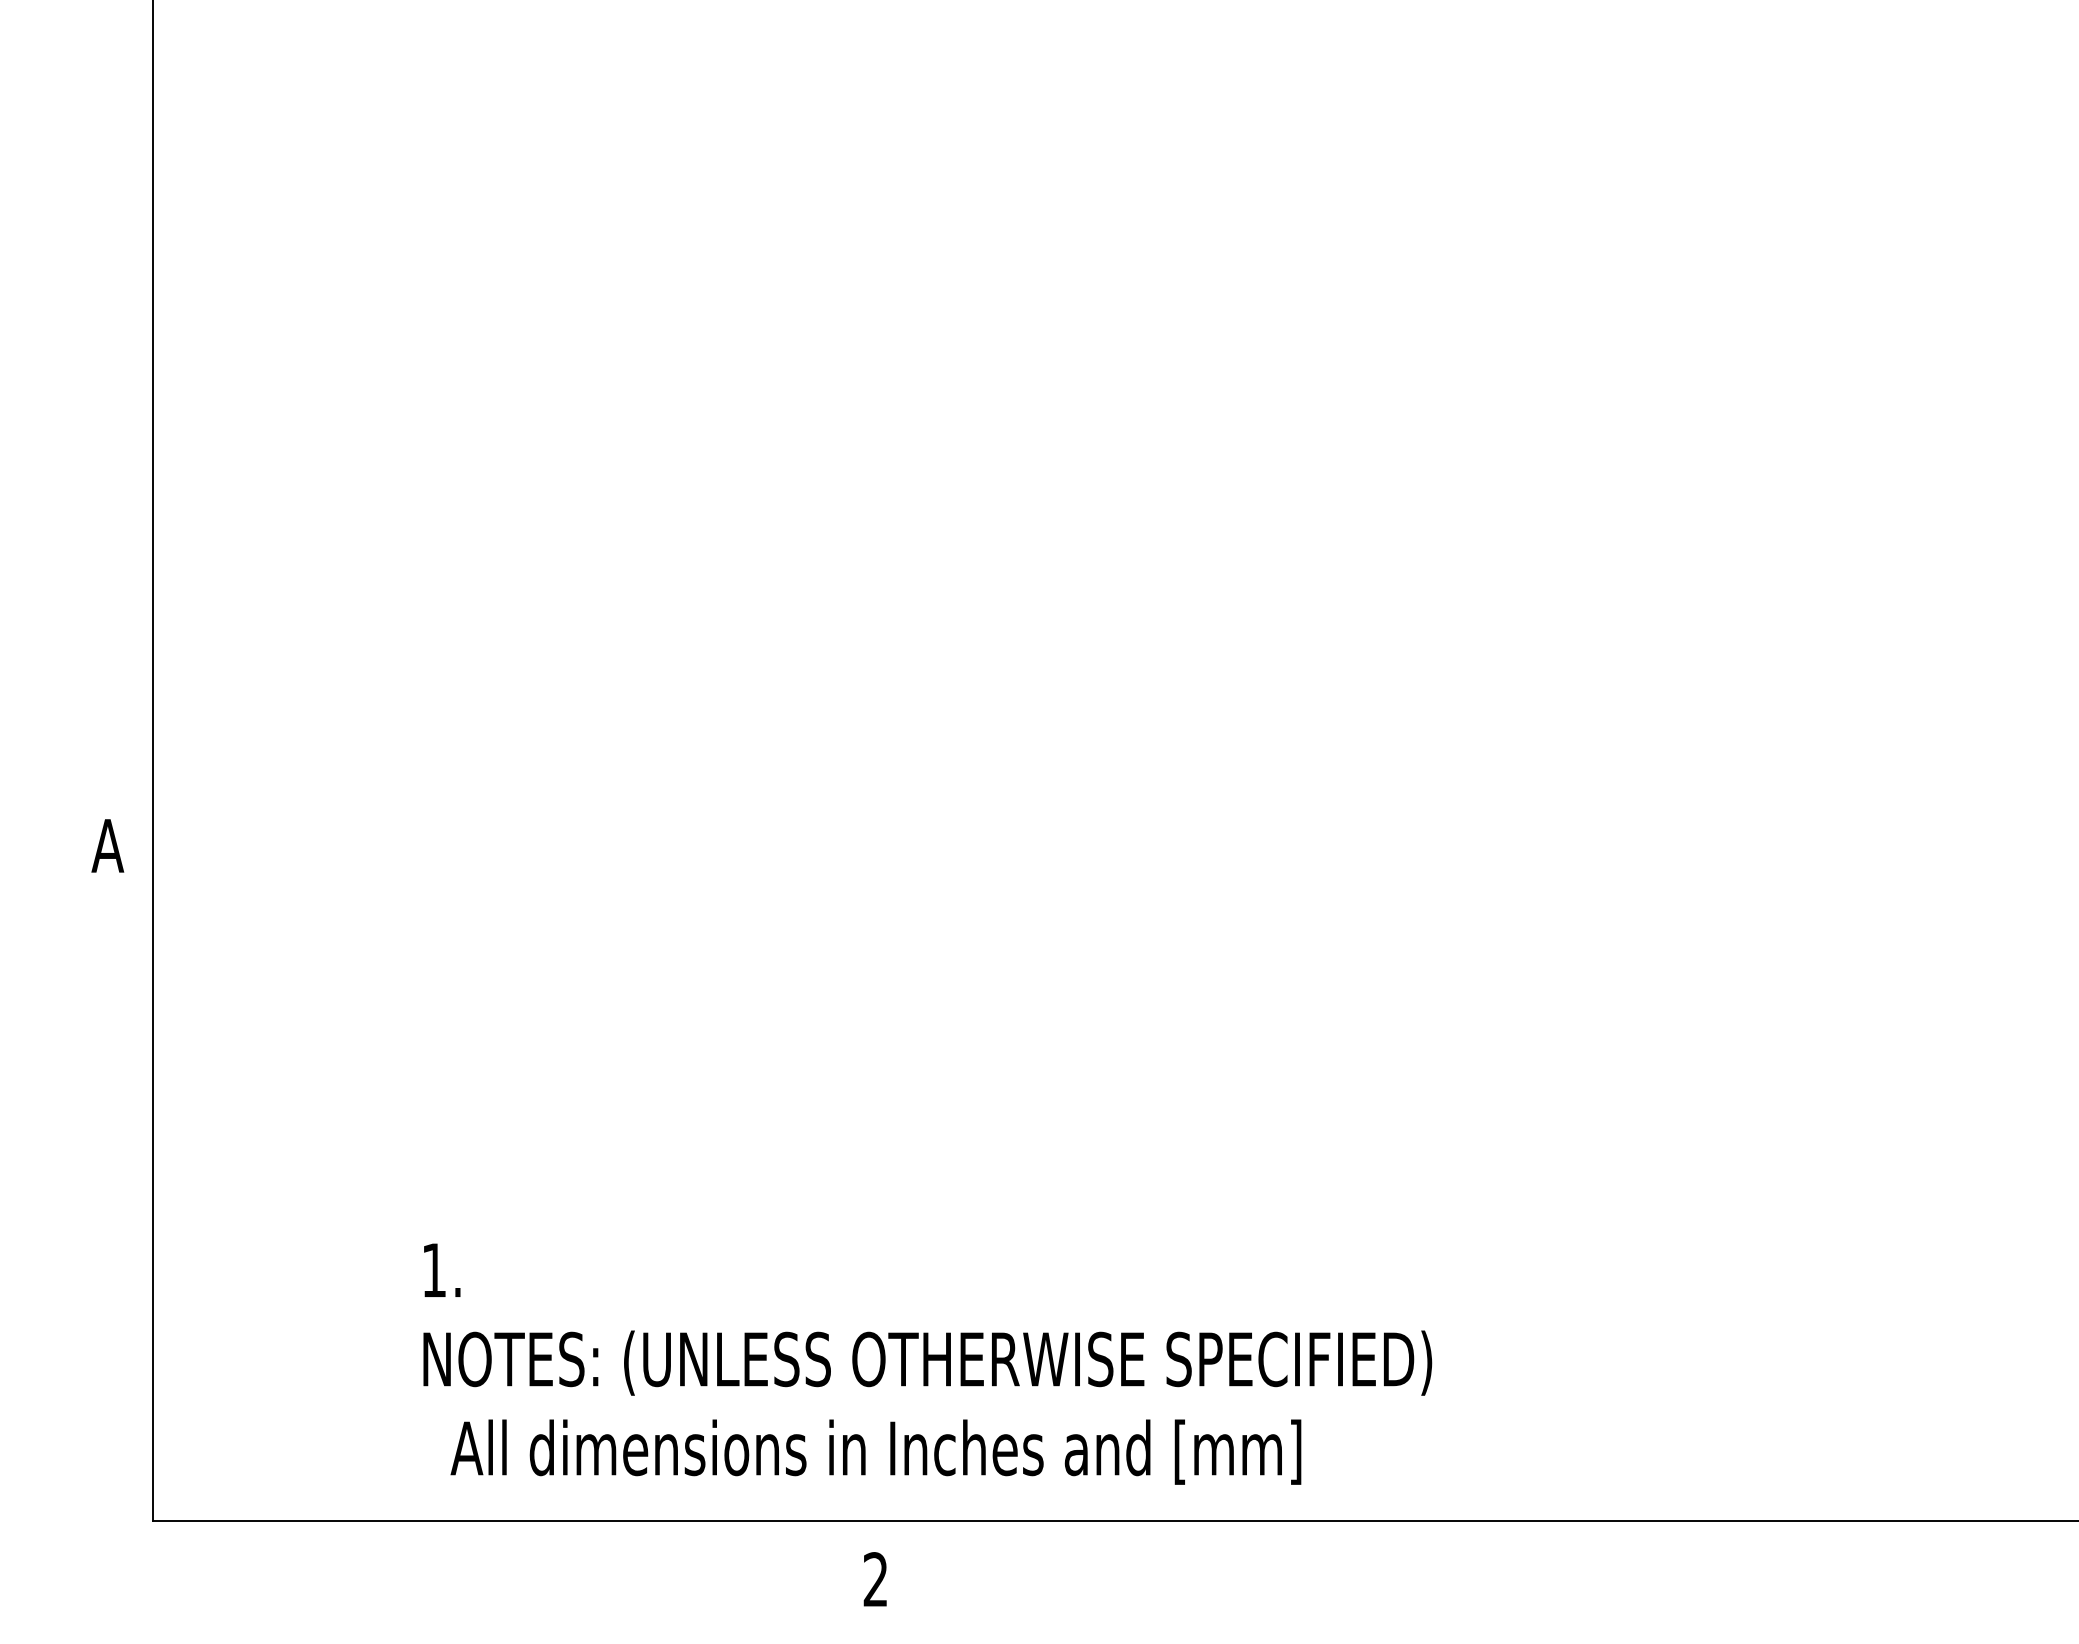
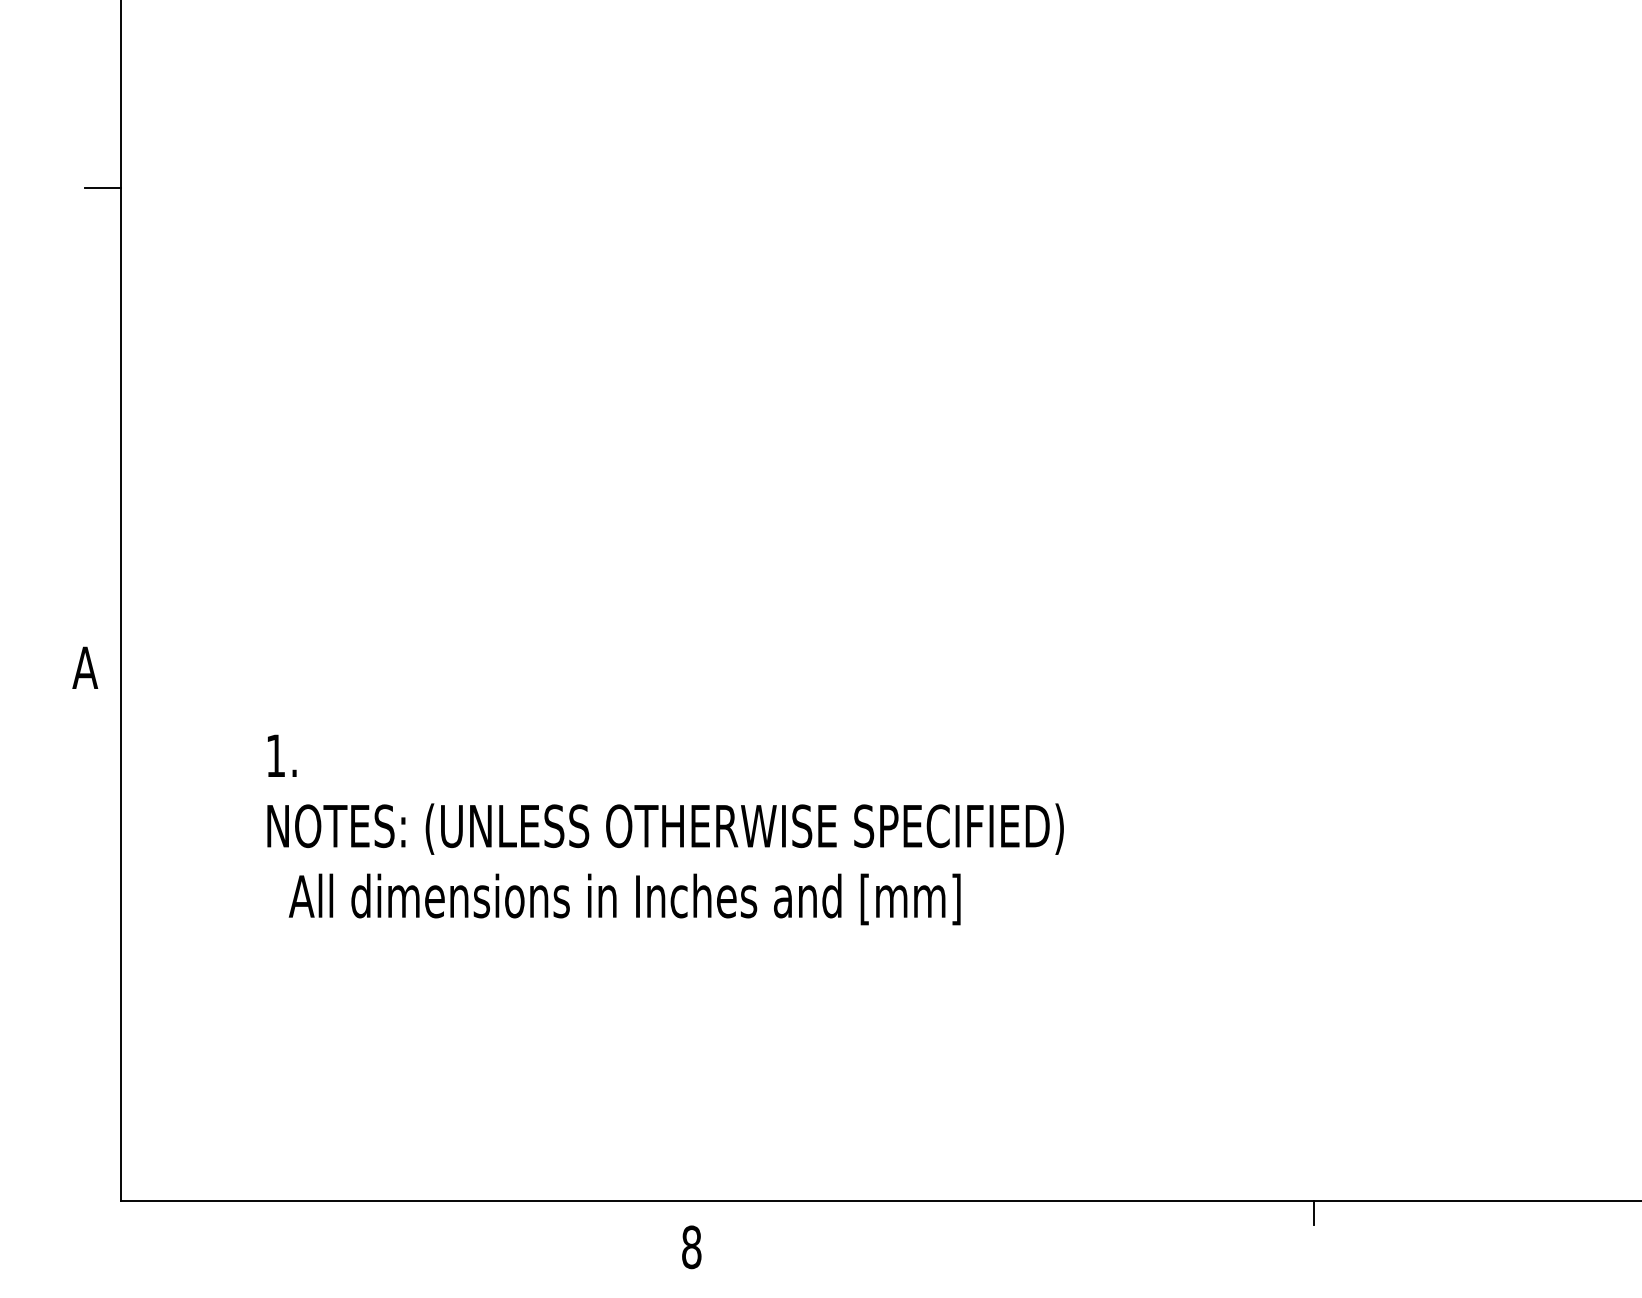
line: (129, 238) -> (102, 188), added
text: (927, 1363) -> (665, 829), moved
line: (1663, 1535) -> (1313, 1212), added
text: (875, 1579) -> (691, 1247), 2 -> 8

